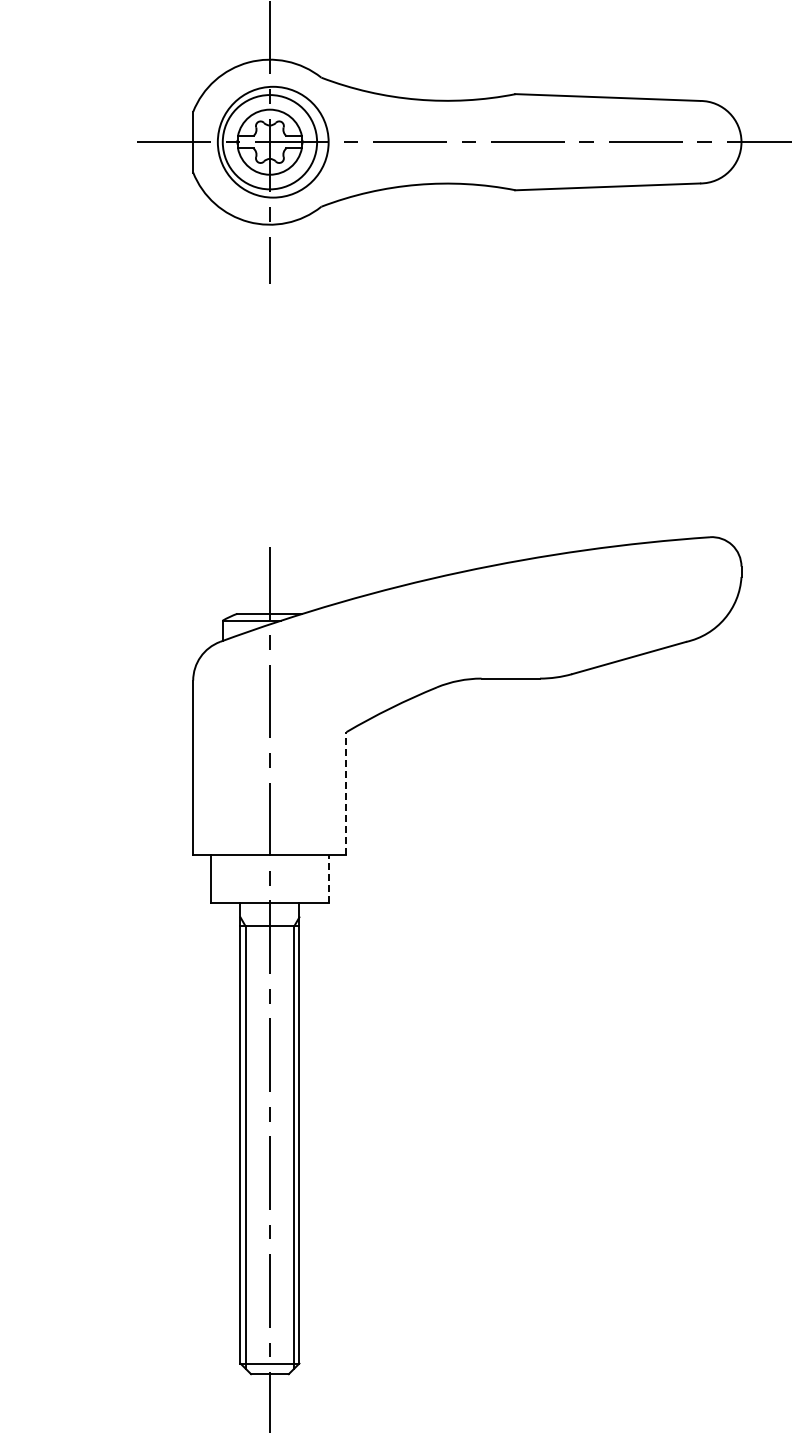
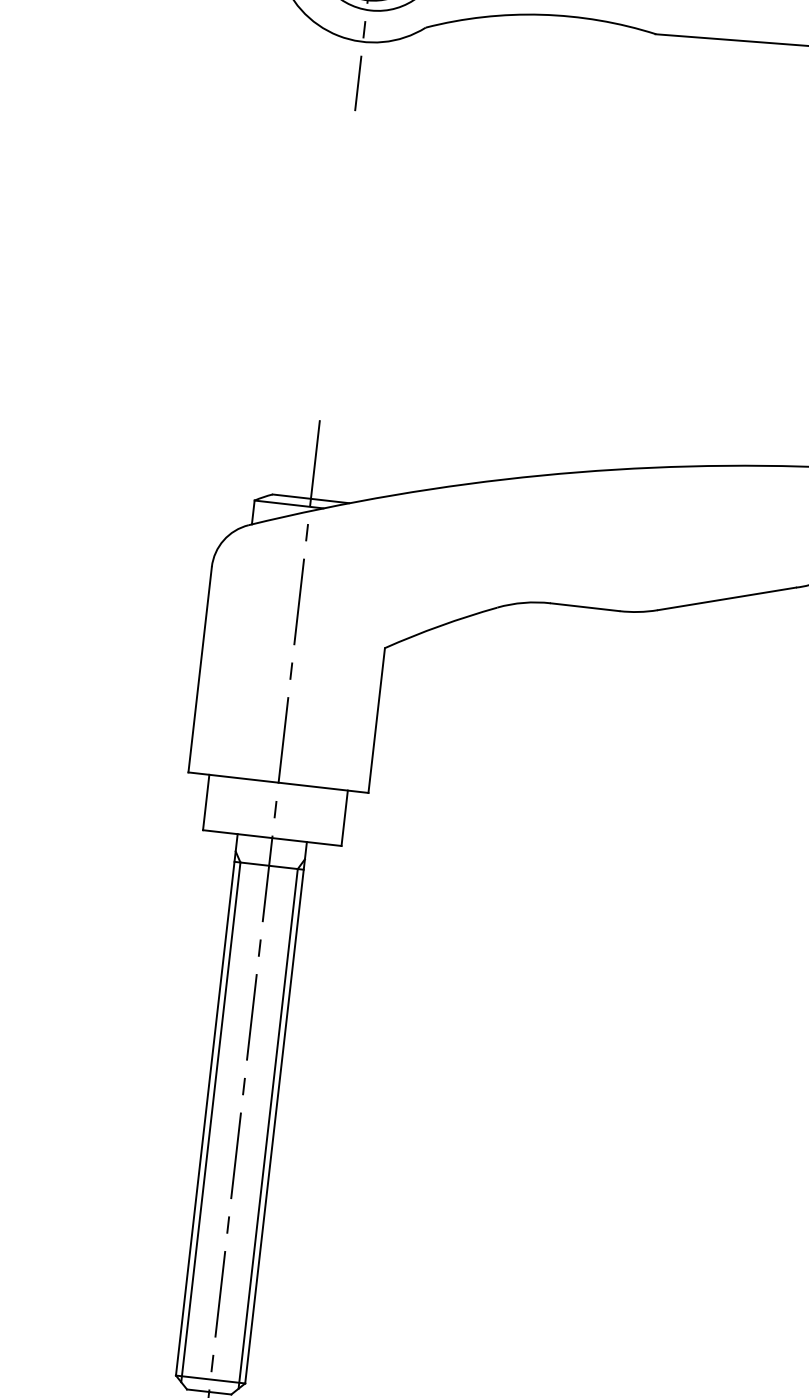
line: (346, 793) -> (376, 720), dashed -> solid
line: (328, 879) -> (344, 818), dashed -> solid

